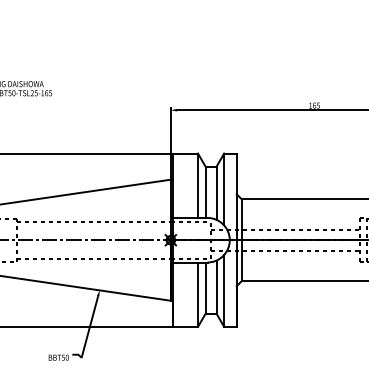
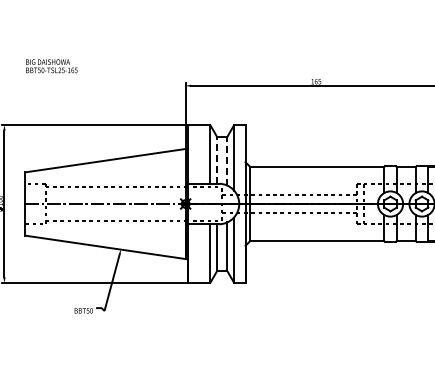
line: (205, 191) -> (217, 159), solid -> dashed
line: (216, 192) -> (227, 160), solid -> dashed

